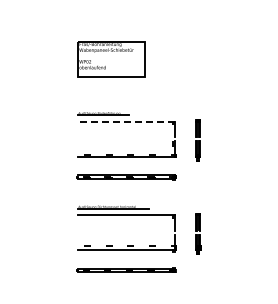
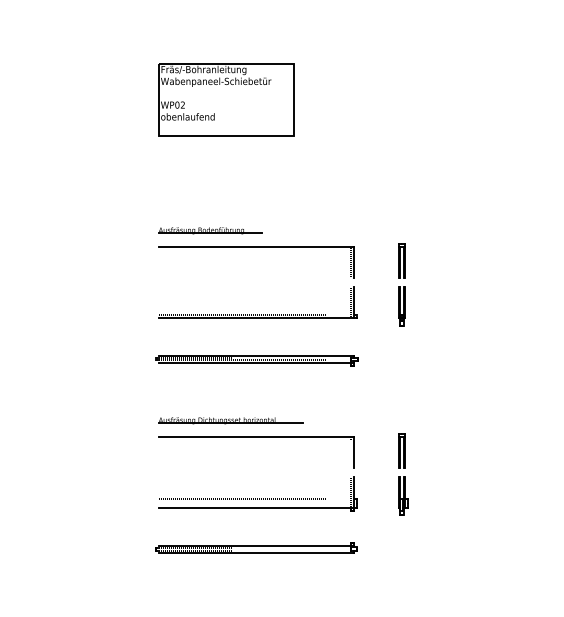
part: (111, 59) -> (226, 100), moved
line: (125, 121) -> (254, 246), dashed -> solid

